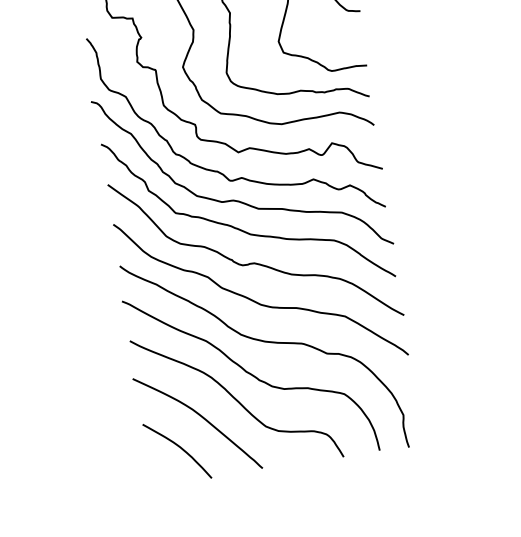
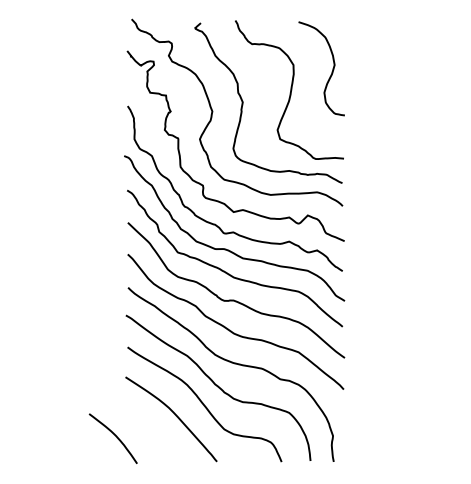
curve: (178, 447) -> (114, 435), moved

